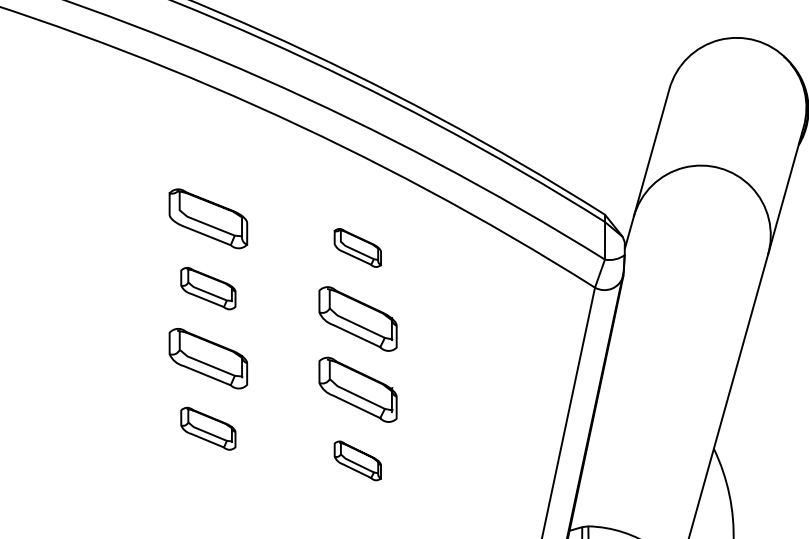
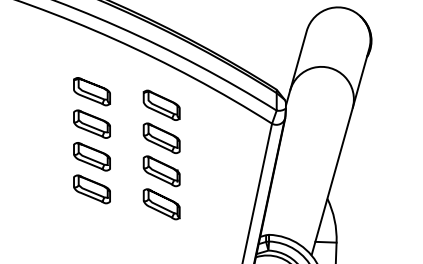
part: (357, 246) -> (161, 104), size x1.67
part: (207, 287) -> (91, 123), size x1.43
part: (207, 428) -> (91, 189), size x1.43
part: (357, 461) -> (161, 204), size x1.67

